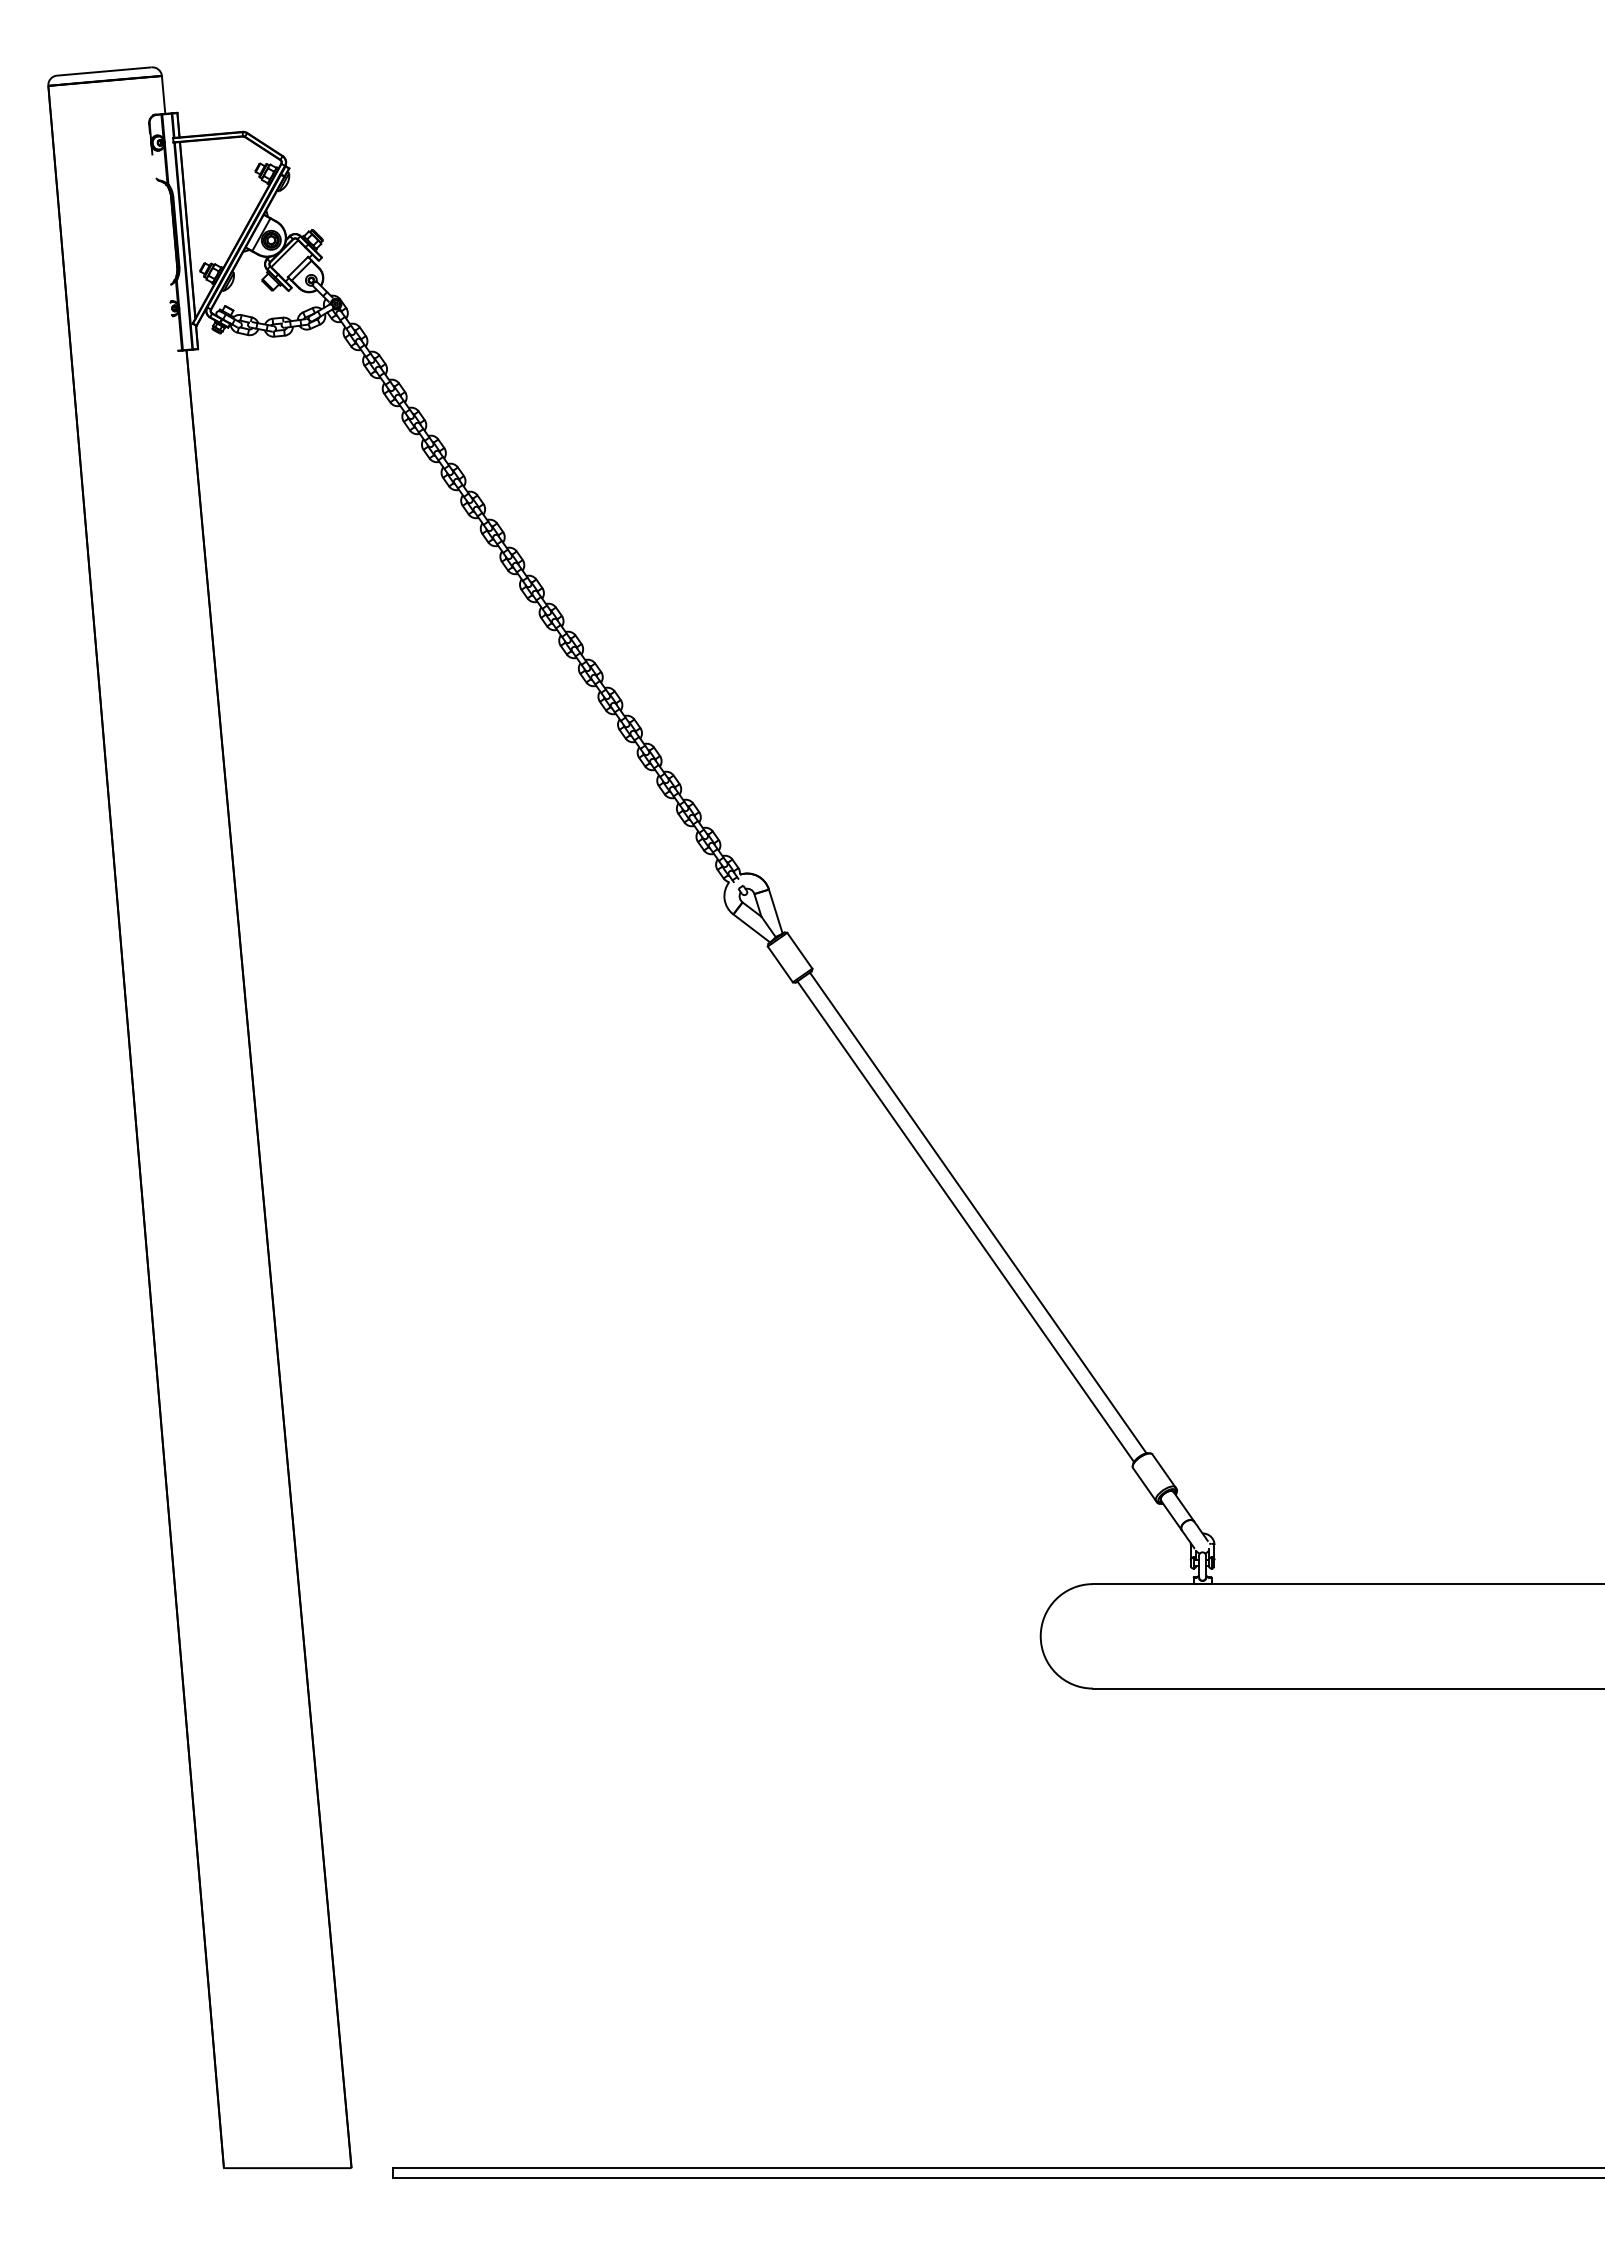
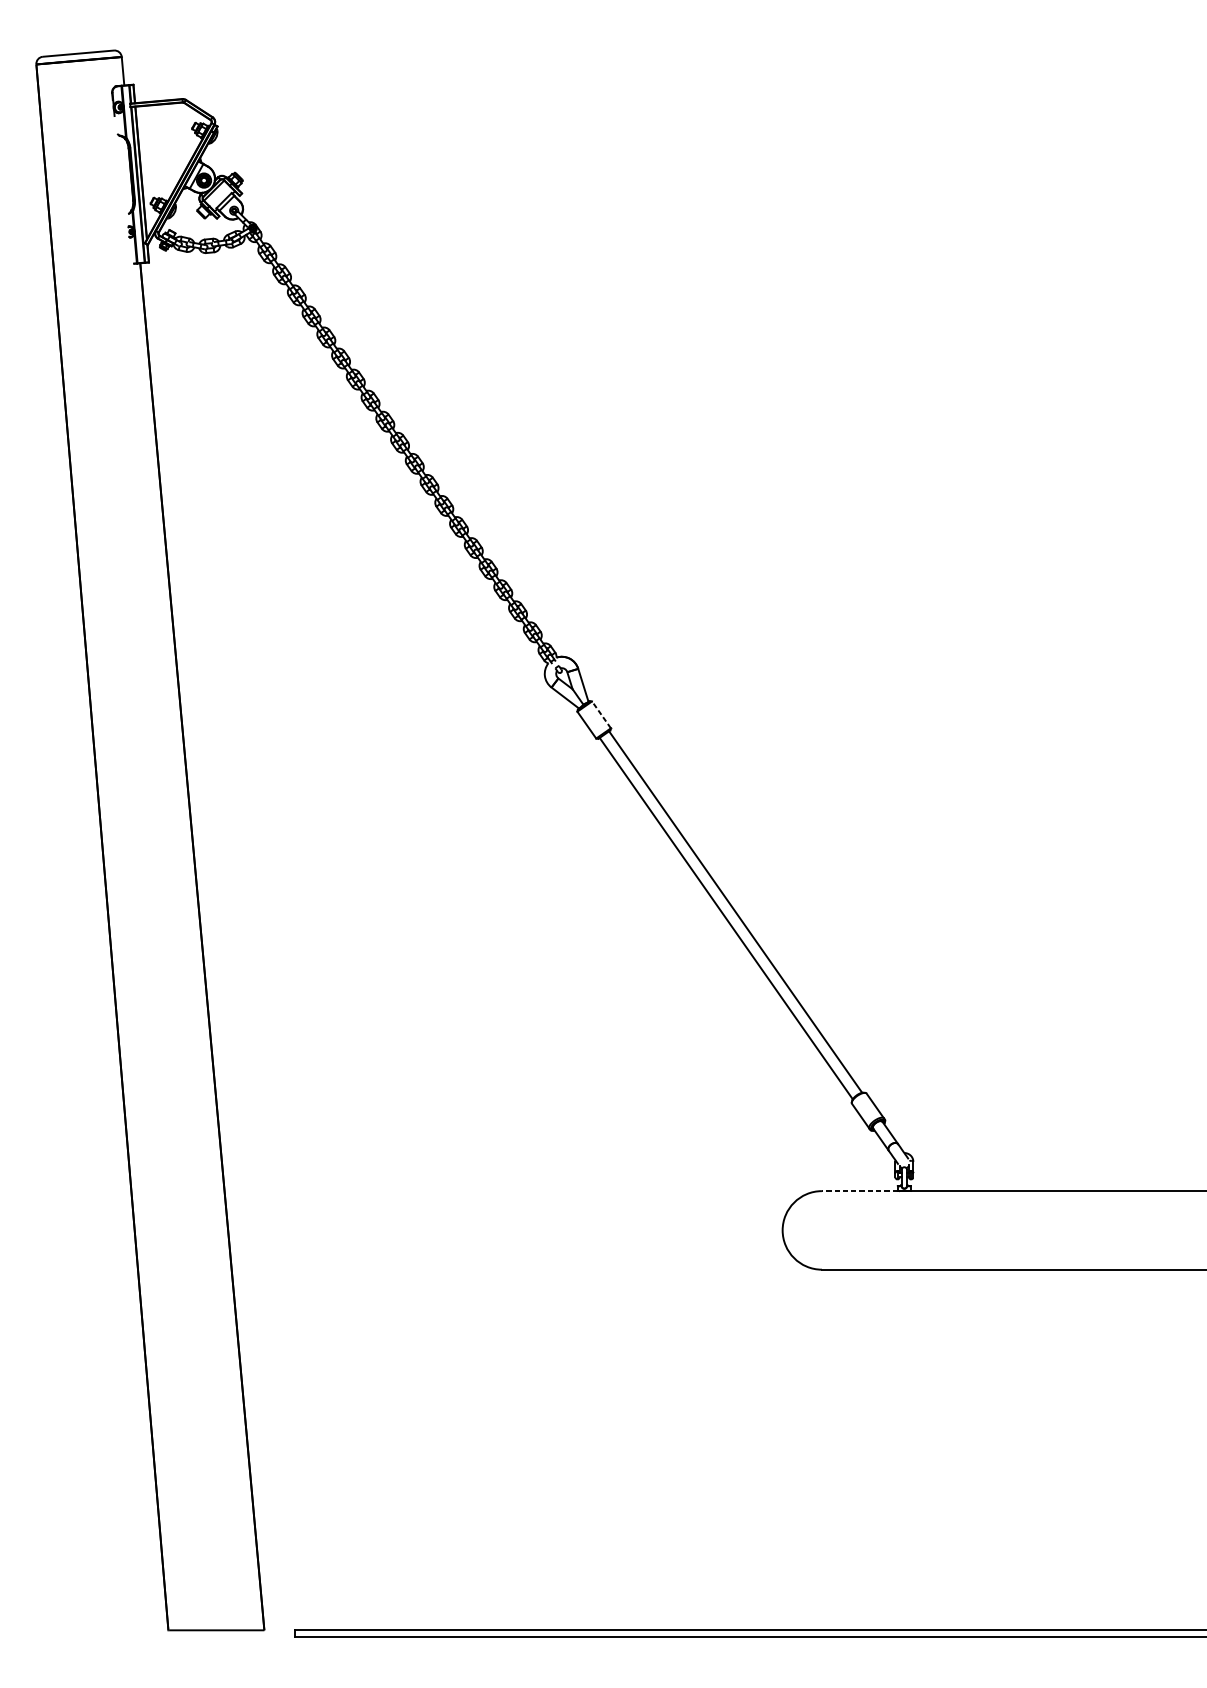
line: (799, 950) -> (601, 714), solid -> dashed
line: (1142, 1584) -> (859, 1191), solid -> dashed

